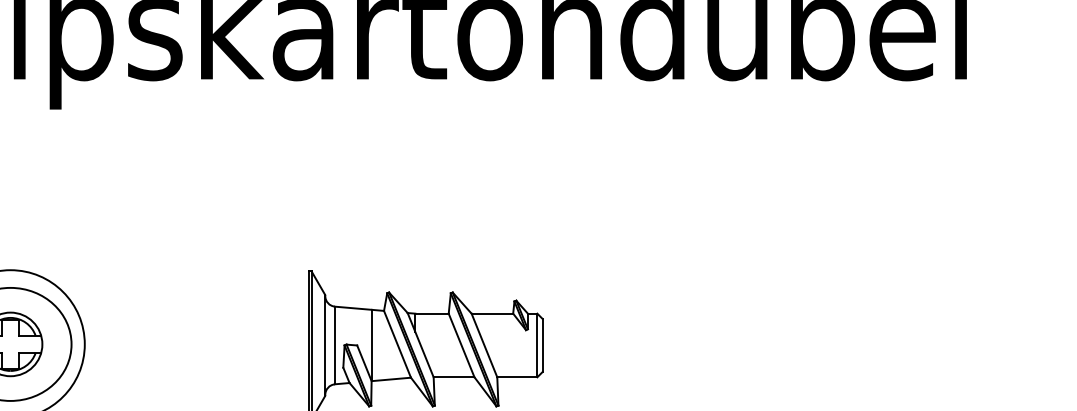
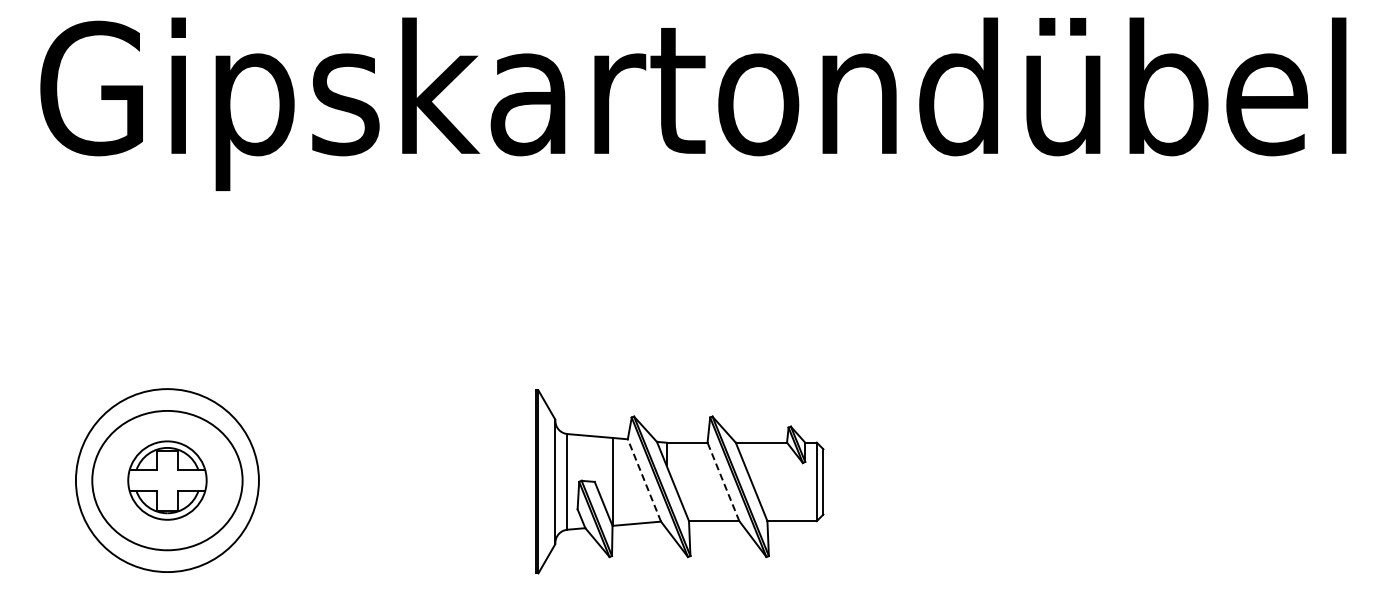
line: (397, 344) -> (644, 480), solid -> dashed
line: (461, 345) -> (723, 481), solid -> dashed

